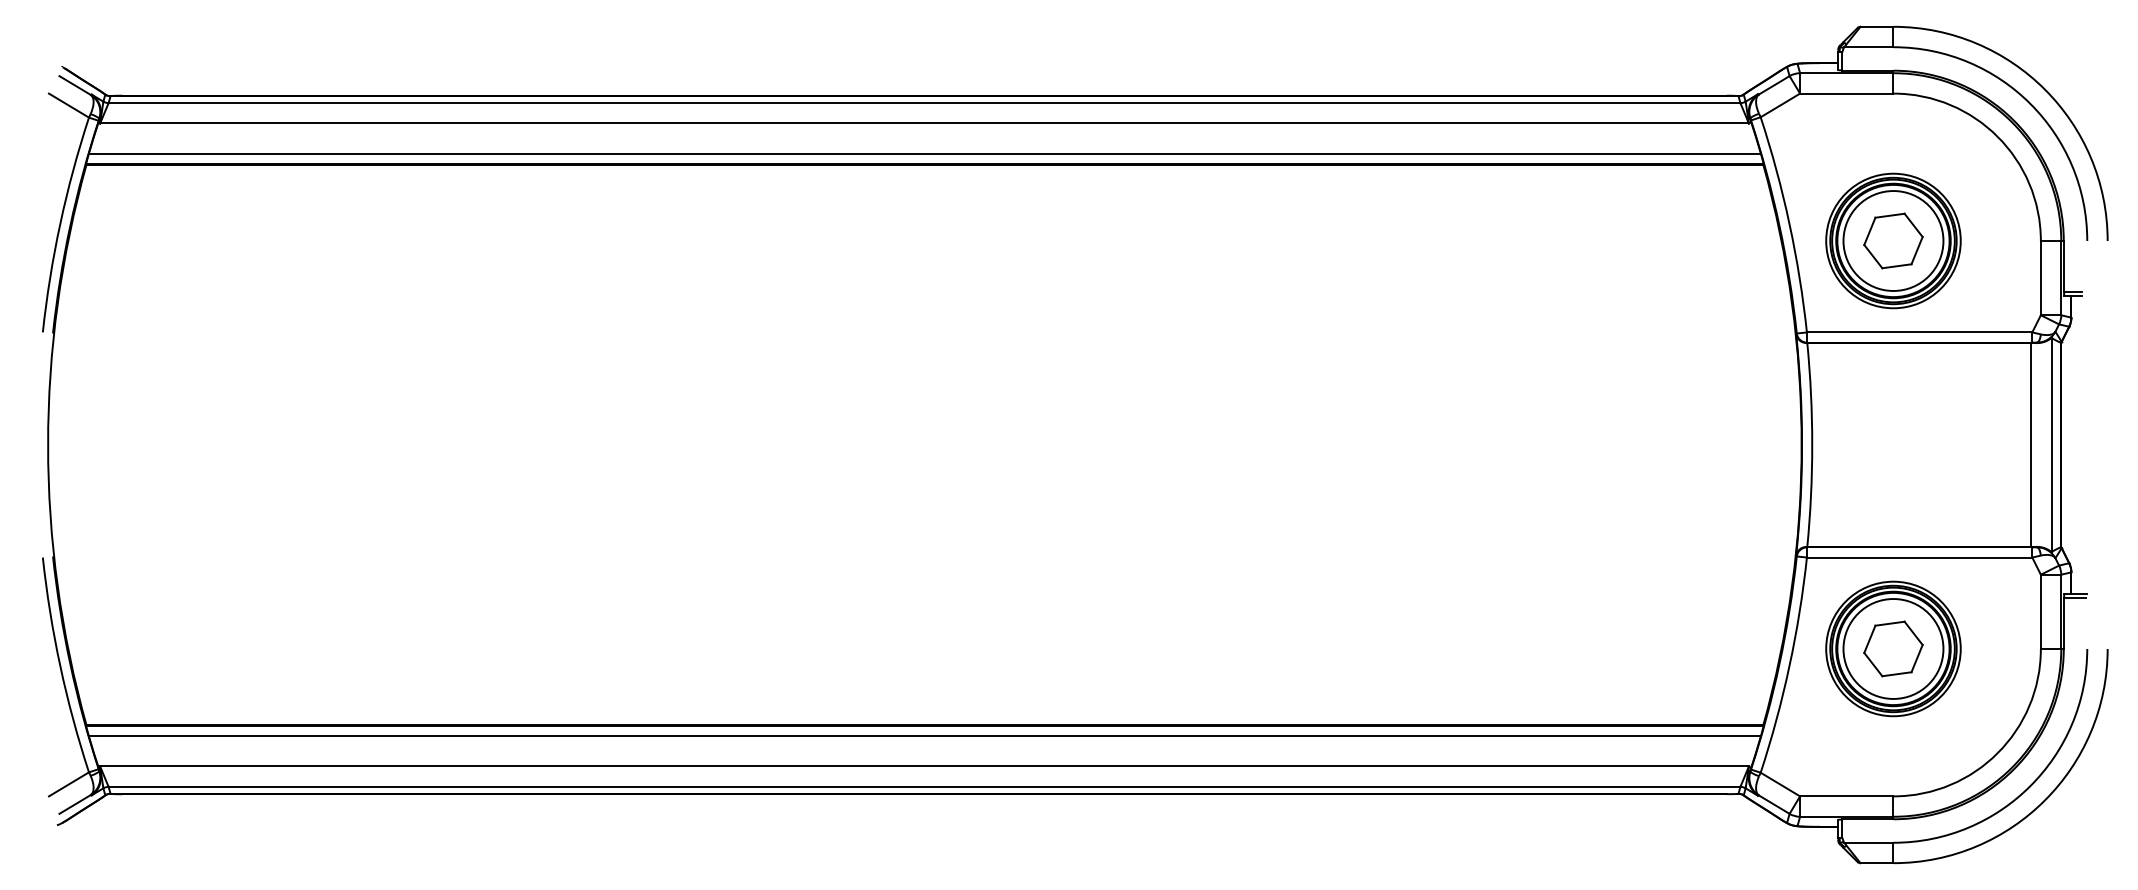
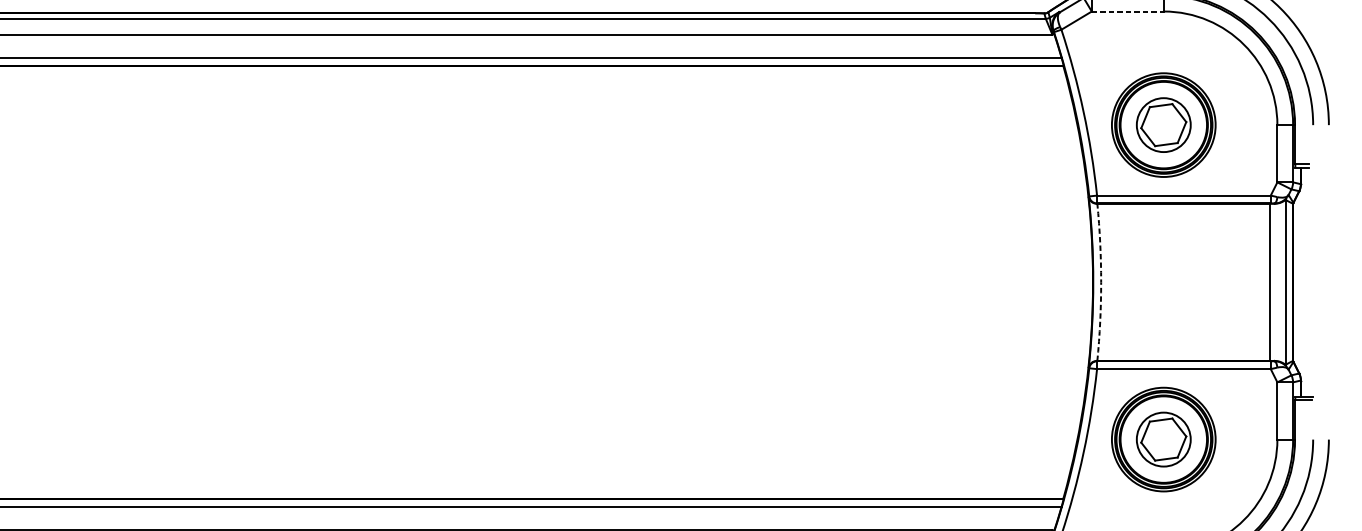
line: (1846, 93) -> (1127, 11), solid -> dashed
circle: (1893, 240) -> (1163, 124), size x0.7
arc: (1812, 444) -> (1101, 281), solid -> dashed
circle: (1893, 648) -> (1163, 439), size x0.7

